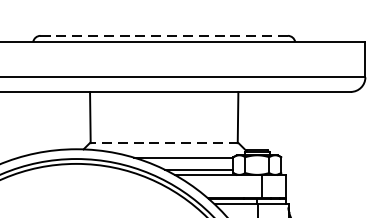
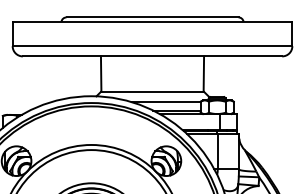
line: (165, 35) -> (153, 17), dashed -> solid
line: (164, 143) -> (152, 92), dashed -> solid

